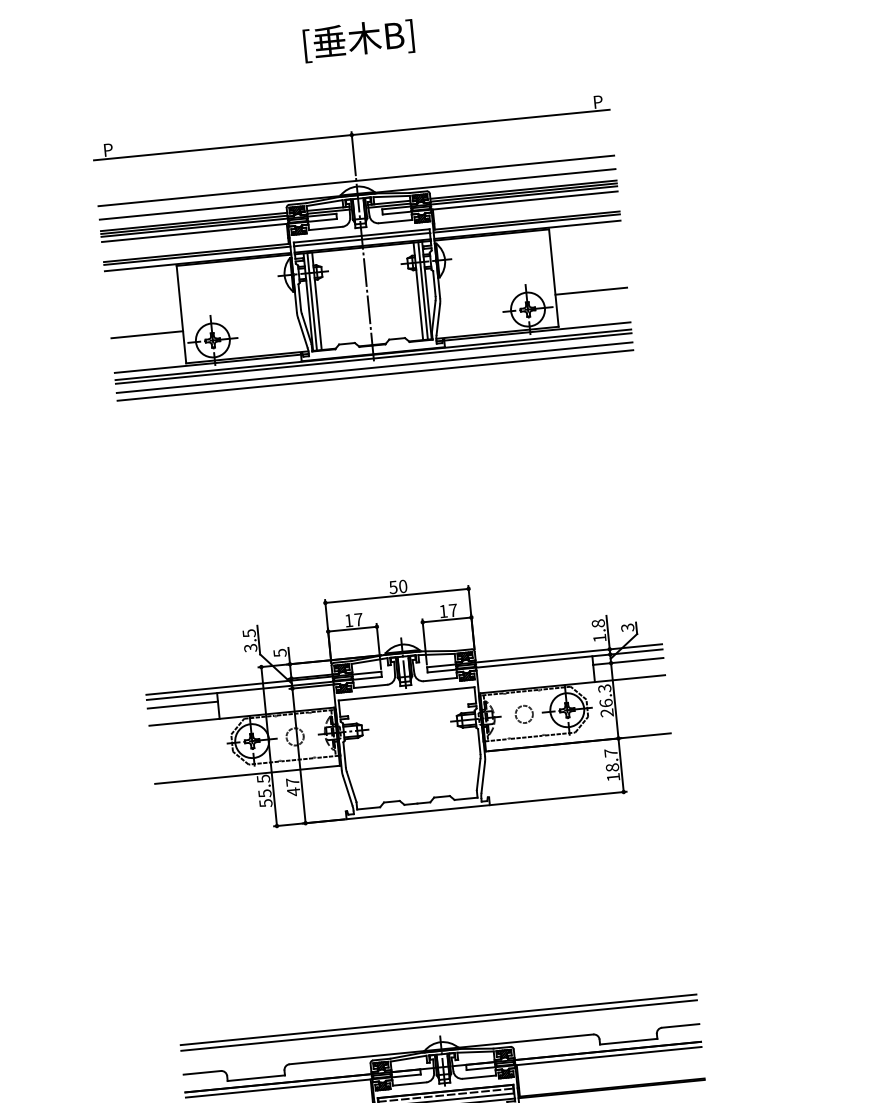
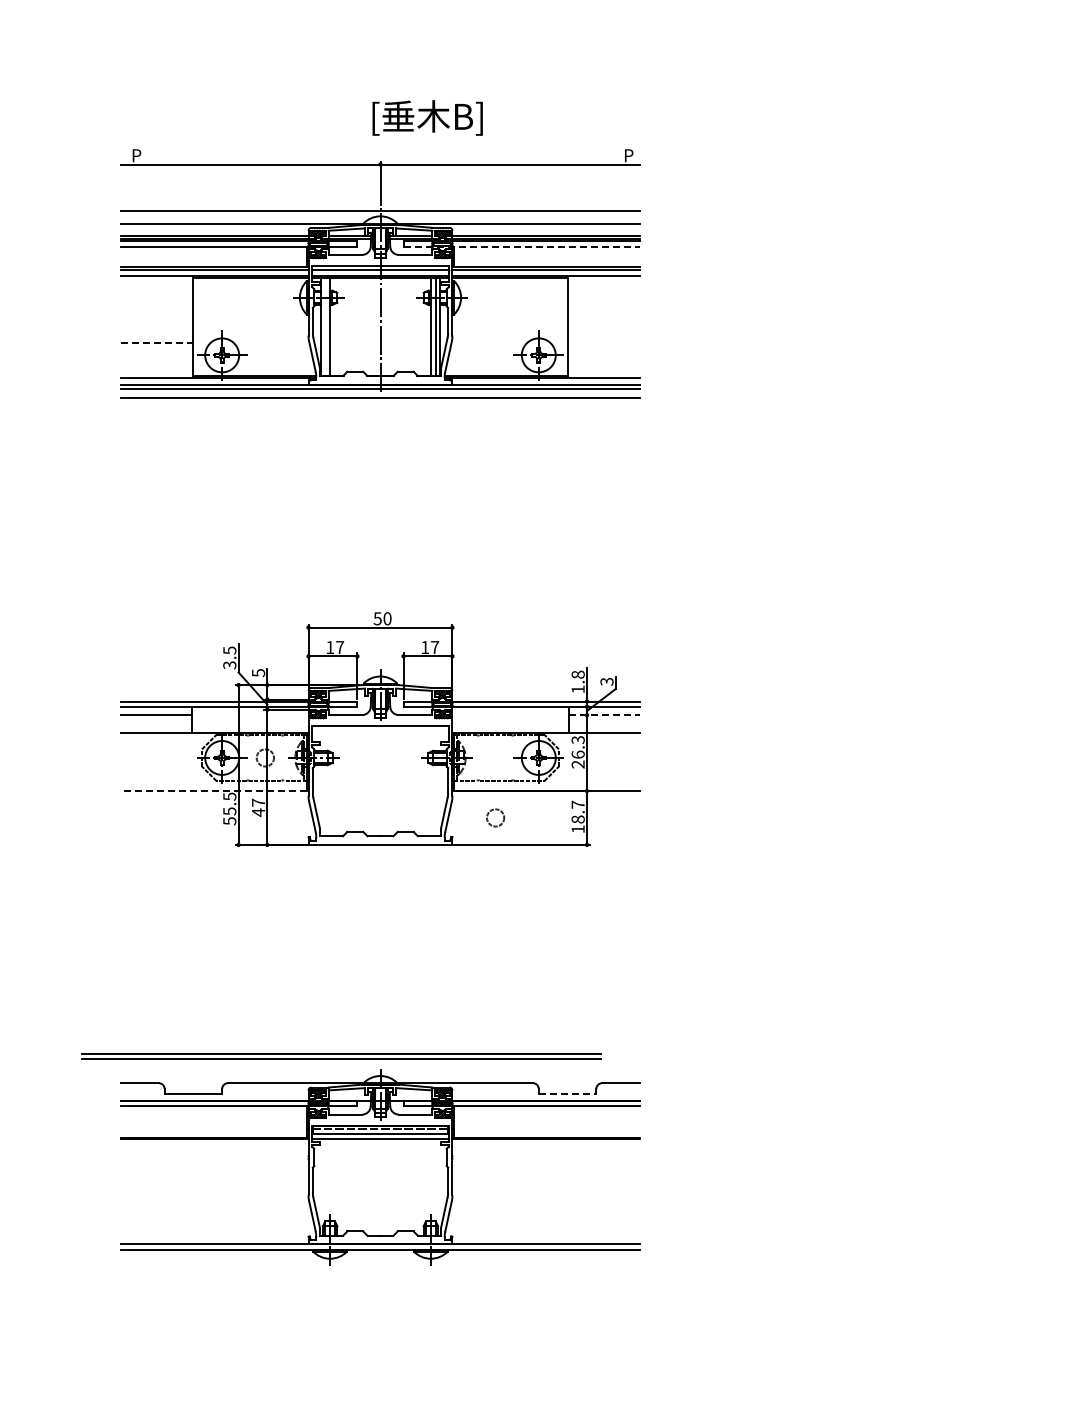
text: (358, 39) -> (427, 117), moved
line: (501, 202) -> (522, 246), solid -> dashed
line: (591, 291) -> (603, 343), removed
line: (311, 301) -> (324, 326), removed
line: (147, 334) -> (157, 343), solid -> dashed
line: (375, 375) -> (380, 406), removed
line: (628, 661) -> (604, 715), solid -> dashed
circle: (524, 713) -> (495, 817), moved
line: (247, 775) -> (214, 791), solid -> dashed
part: (438, 1022) -> (341, 1056), moved
line: (628, 1041) -> (567, 1093), solid -> dashed

